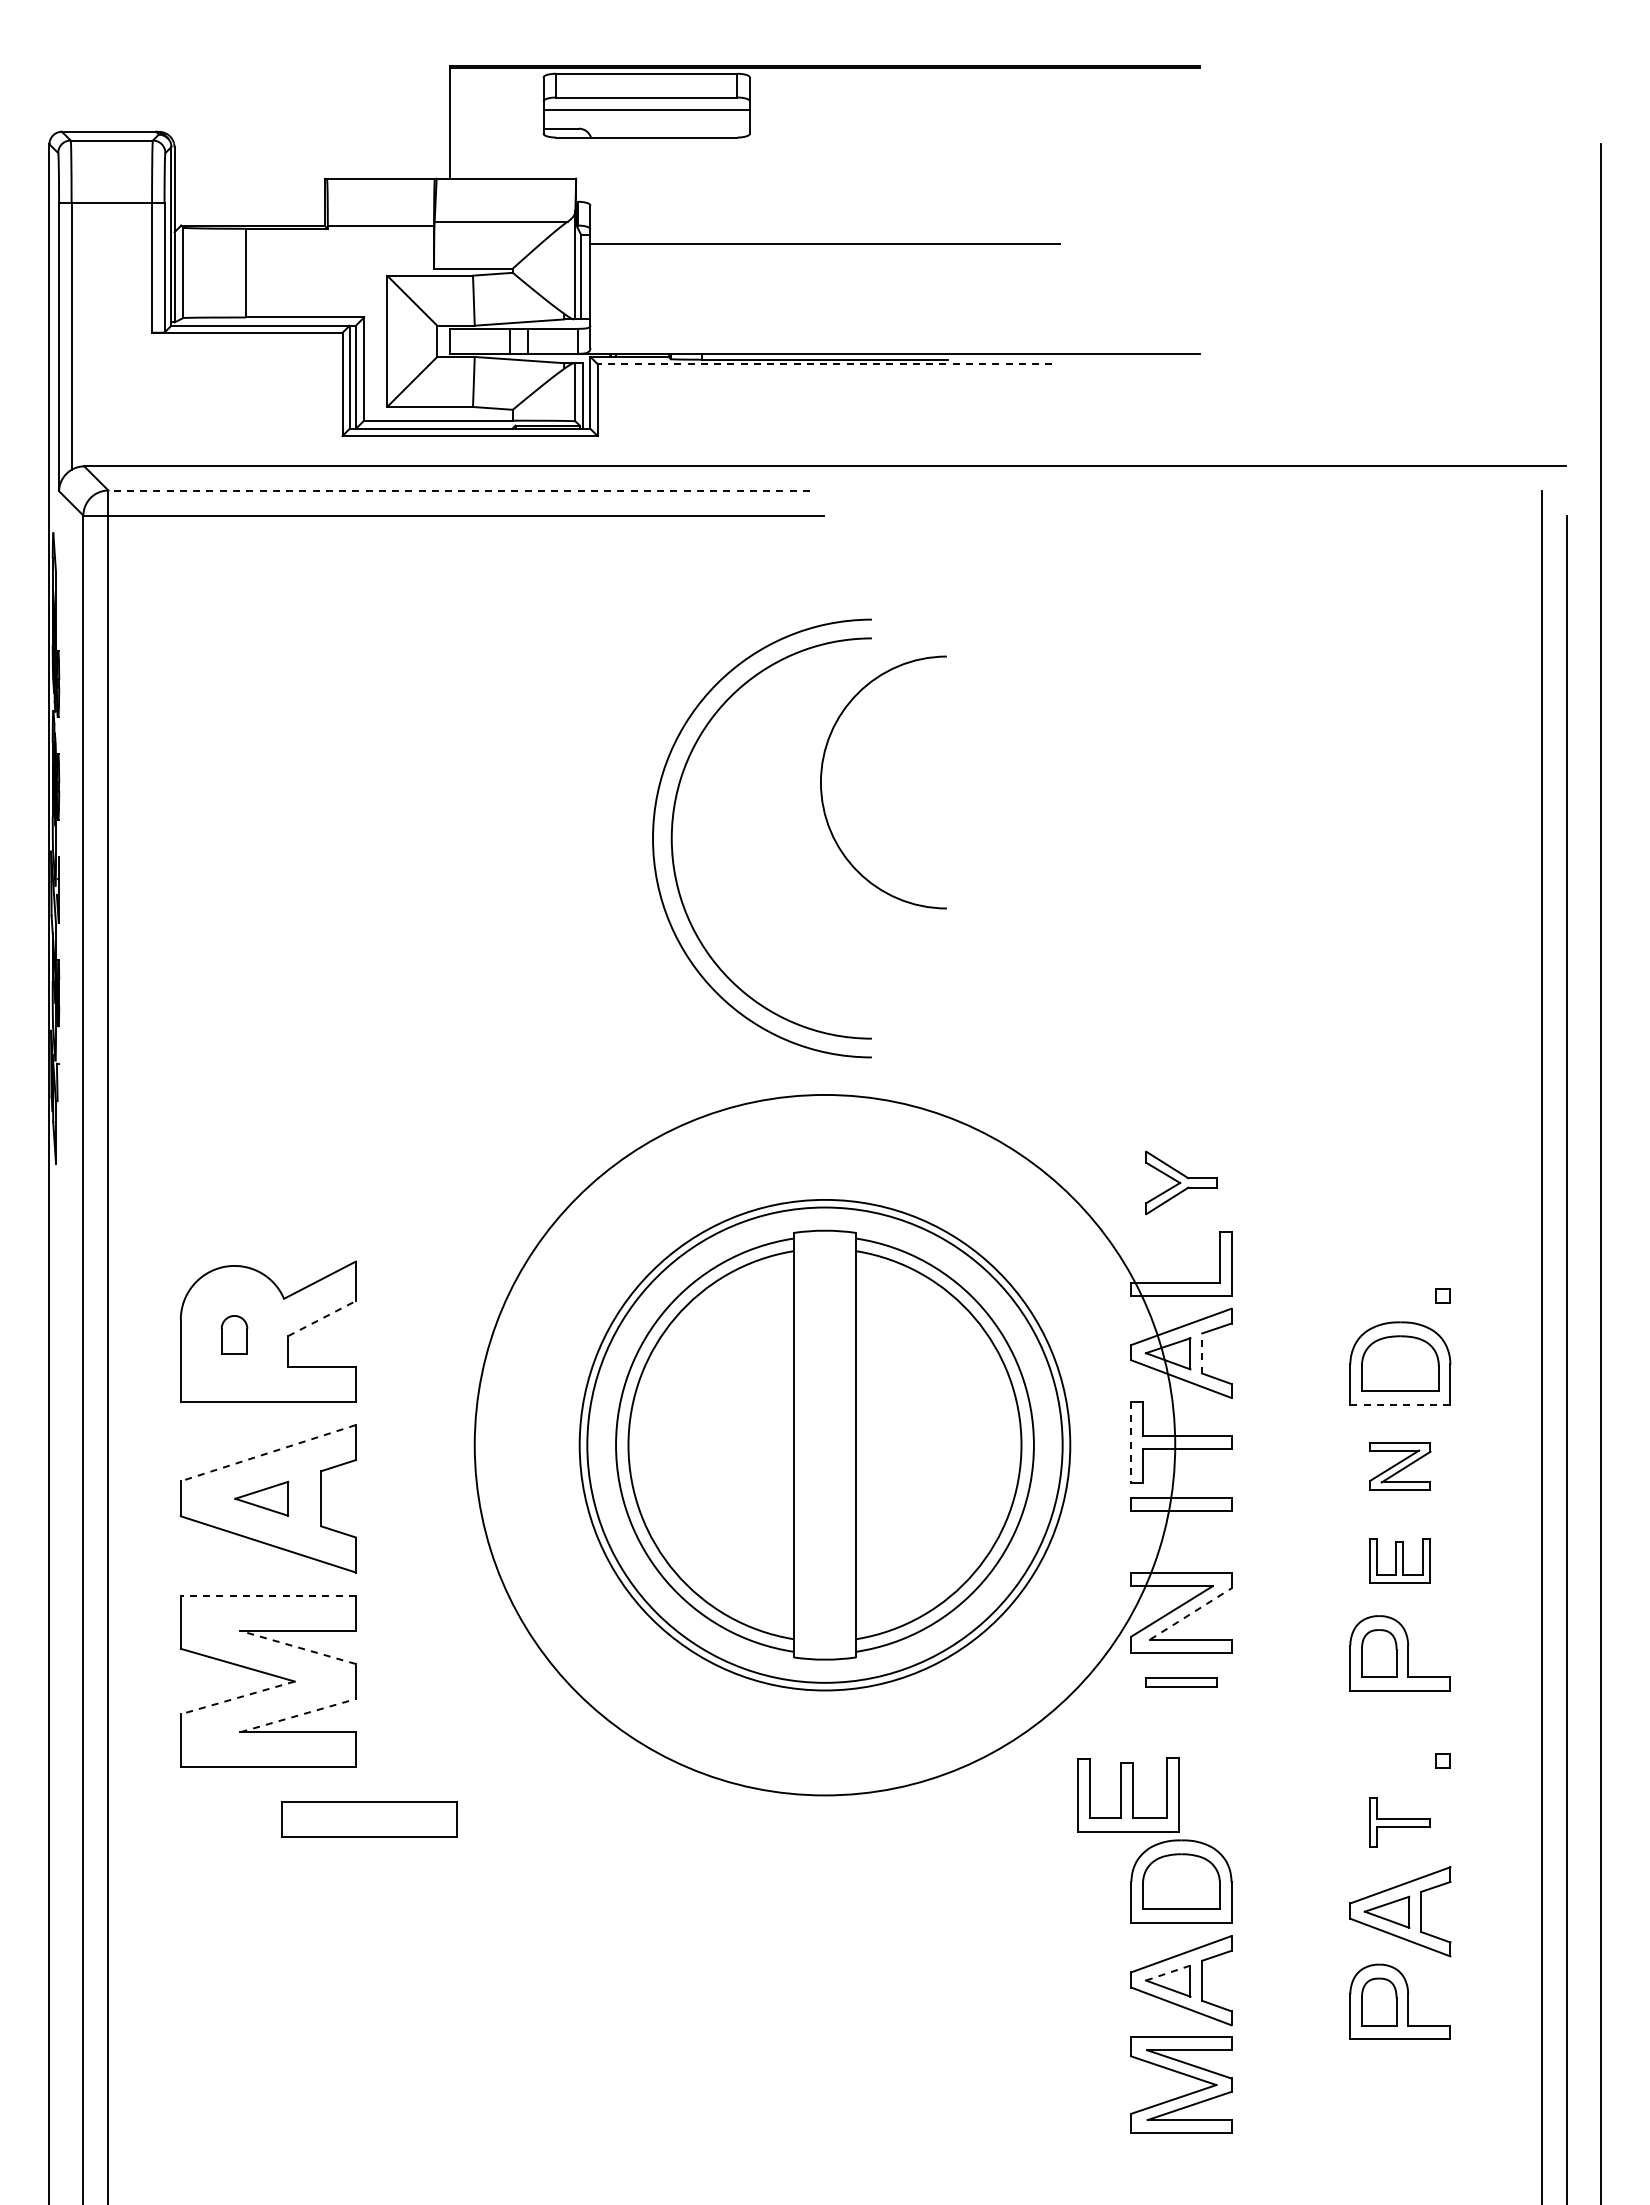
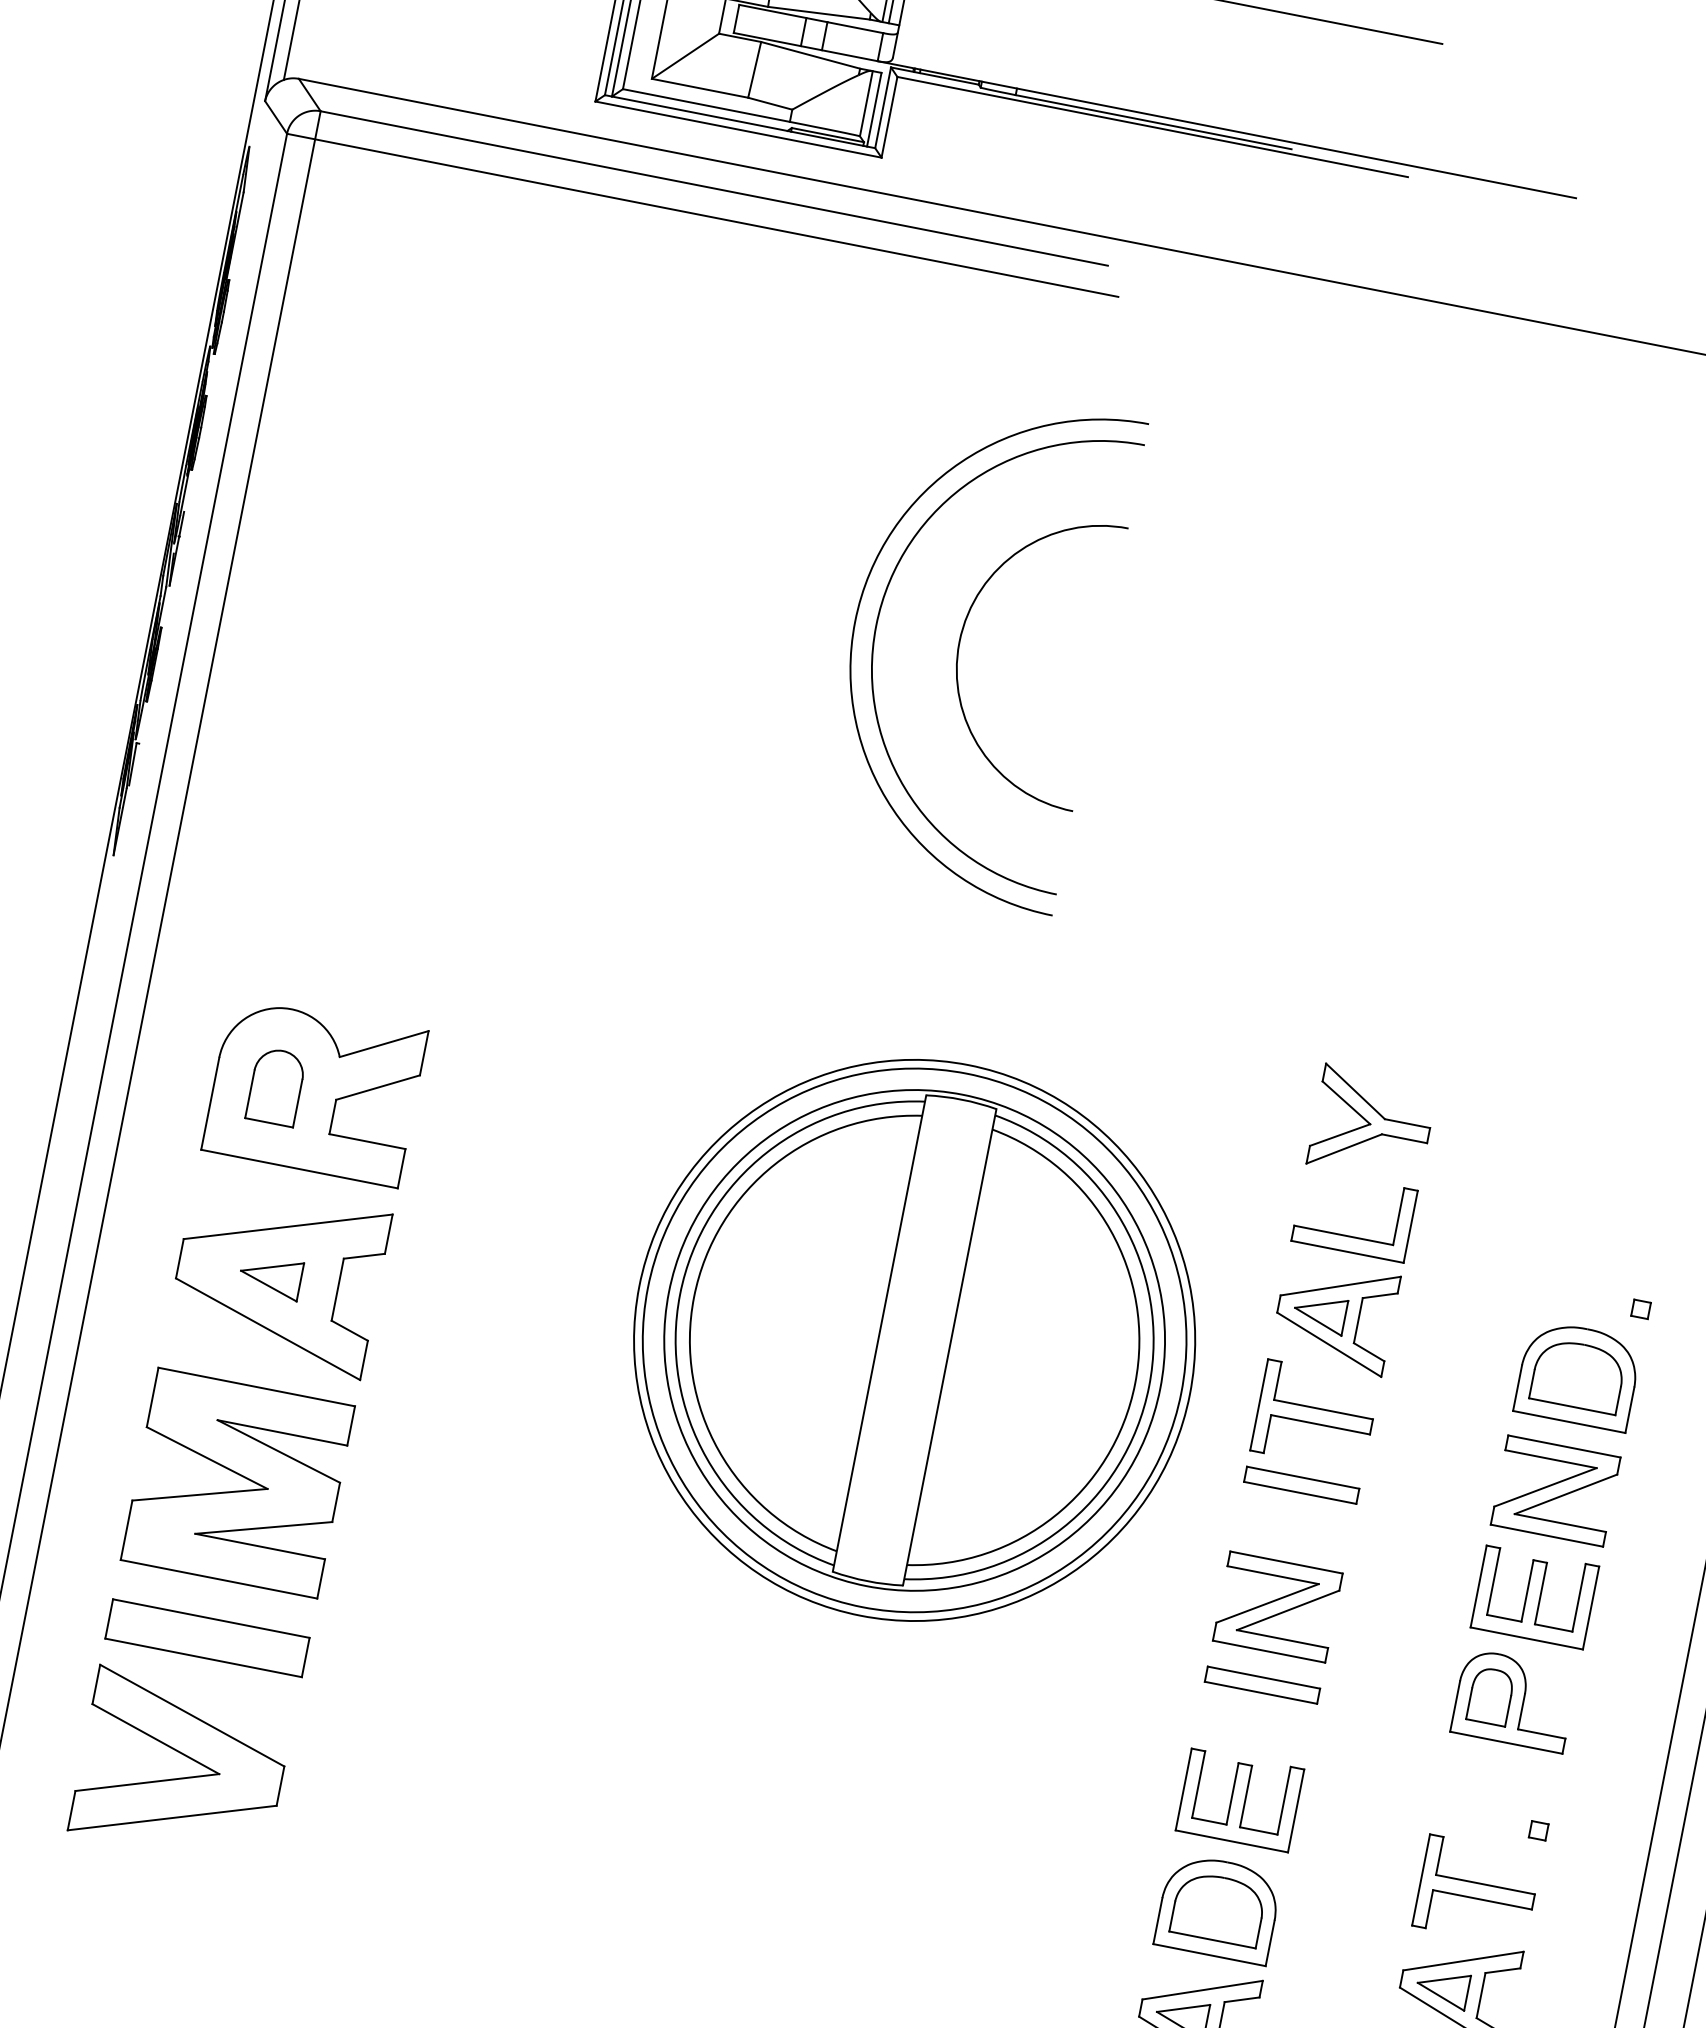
line: (824, 364) -> (1152, 127), dashed -> solid
line: (459, 490) -> (714, 188), dashed -> solid
arc: (822, 774) -> (963, 633), moved
part: (1181, 1182) -> (1372, 1124), size x1.43
line: (322, 1318) -> (378, 1087), dashed -> solid
part: (234, 1334) -> (276, 1086), size x1.67
line: (1202, 1353) -> (1358, 1320), dashed -> solid
line: (1400, 1404) -> (1569, 1421), dashed -> solid
line: (1131, 1442) -> (1259, 1404), dashed -> solid
circle: (824, 1445) -> (914, 1340), size x0.62
line: (268, 1453) -> (288, 1227), dashed -> solid
part: (1400, 1466) -> (1555, 1491), size x1.67
part: (1399, 1560) -> (1534, 1596), size x1.67
line: (268, 1595) -> (256, 1386), dashed -> solid
line: (1191, 1613) -> (1288, 1610), dashed -> solid
line: (297, 1647) -> (278, 1451), dashed -> solid
part: (1181, 1682) -> (1262, 1685), size x1.43
line: (237, 1698) -> (199, 1495), dashed -> solid
line: (298, 1715) -> (264, 1527), dashed -> solid
part: (1128, 1794) -> (1240, 1799), moved
part: (369, 1819) -> (207, 1637), moved
part: (1399, 1822) -> (1476, 1890), size x1.67
part: (269, 1943) -> (181, 1777), added
line: (1168, 1972) -> (1184, 2007), dashed -> solid

